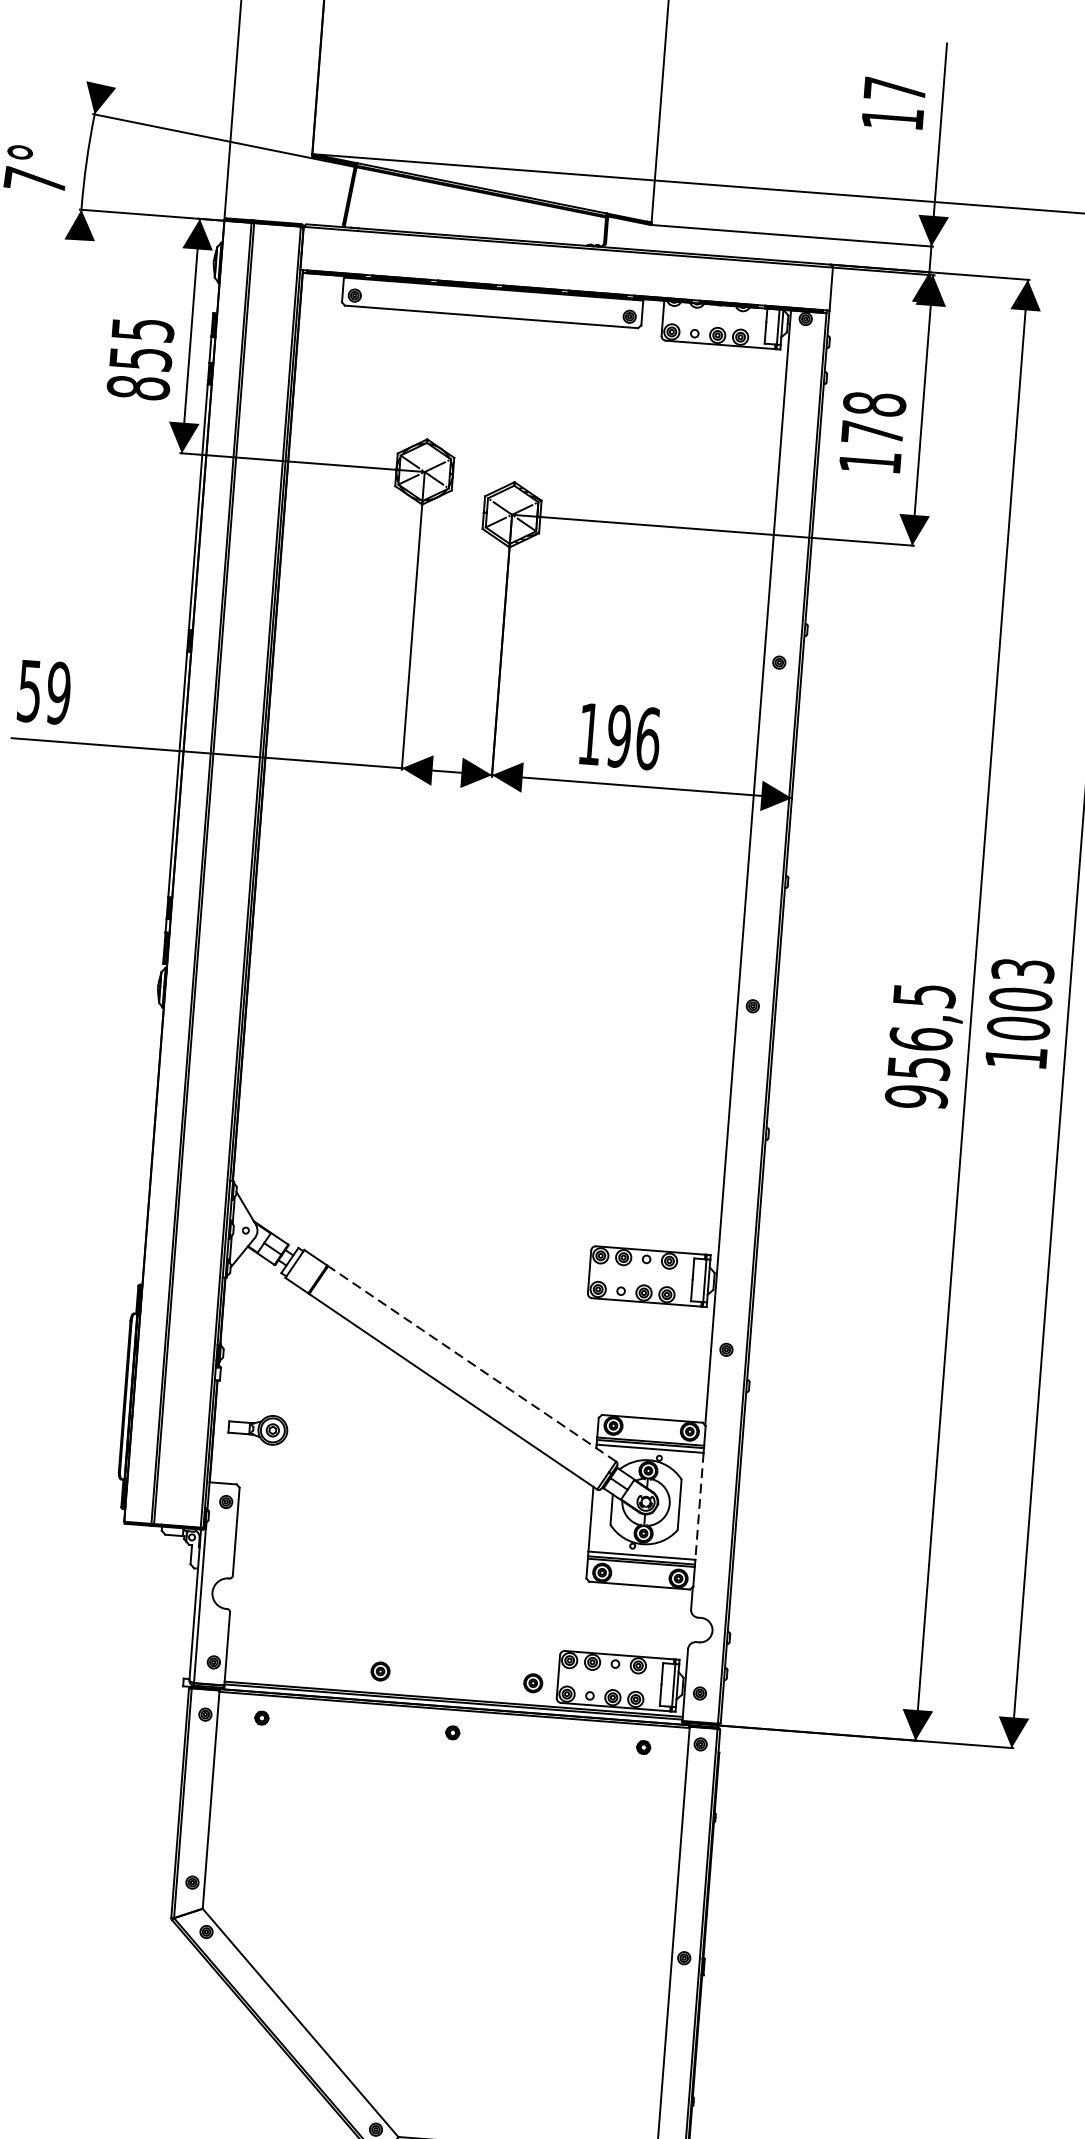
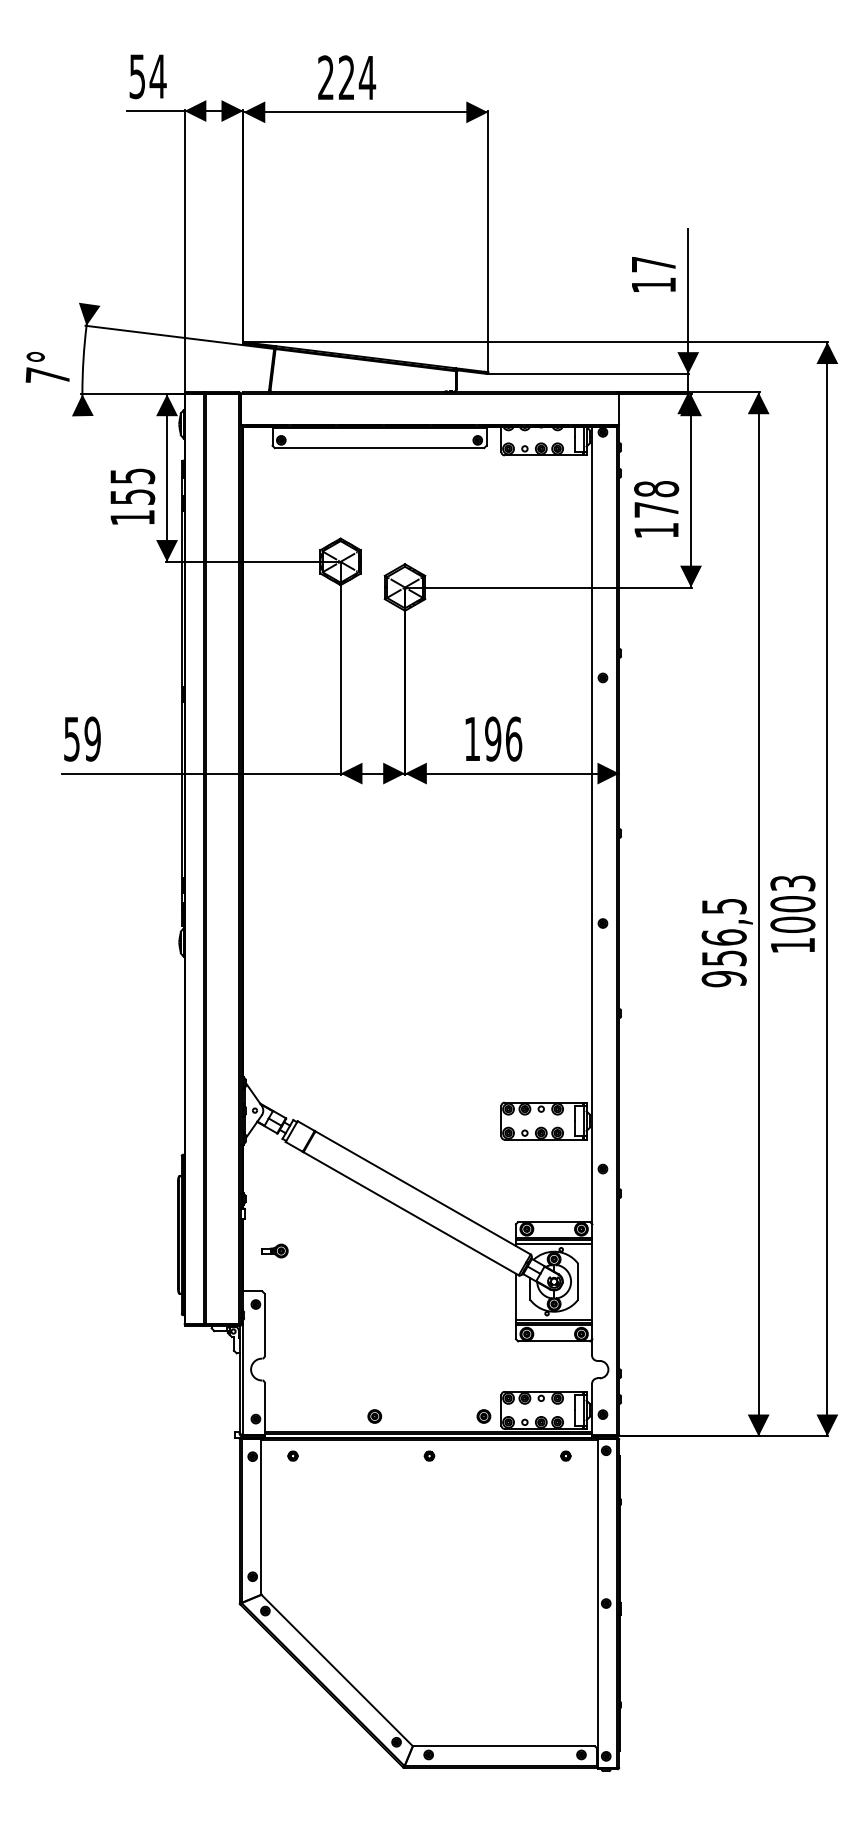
text: (138, 387) -> (132, 517), 855 -> 155
line: (471, 1363) -> (422, 1192), dashed -> solid
part: (258, 1428) -> (274, 1250), size x0.62
line: (699, 1507) -> (592, 1282), dashed -> solid

